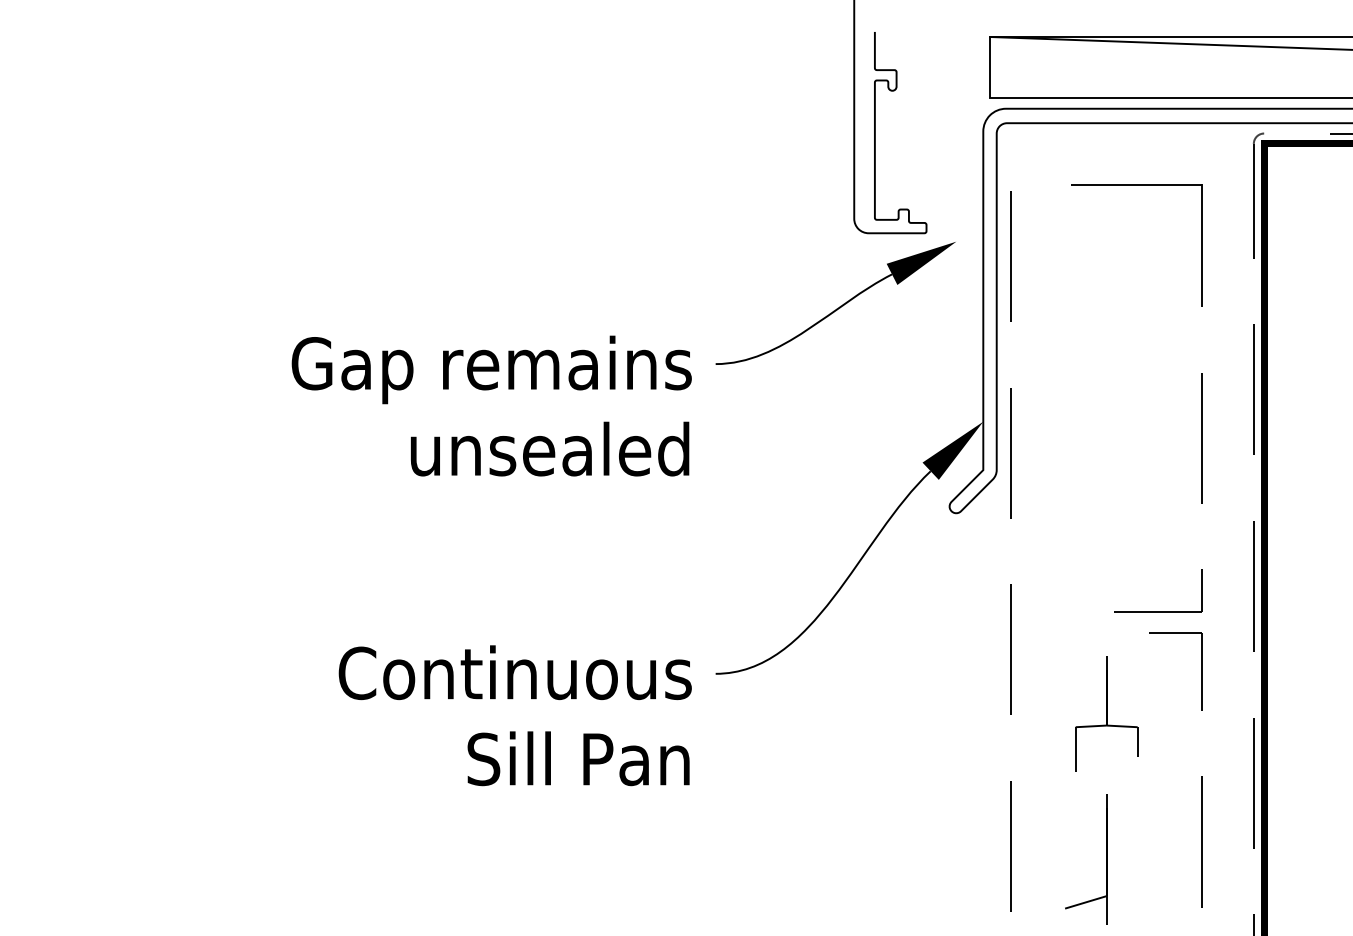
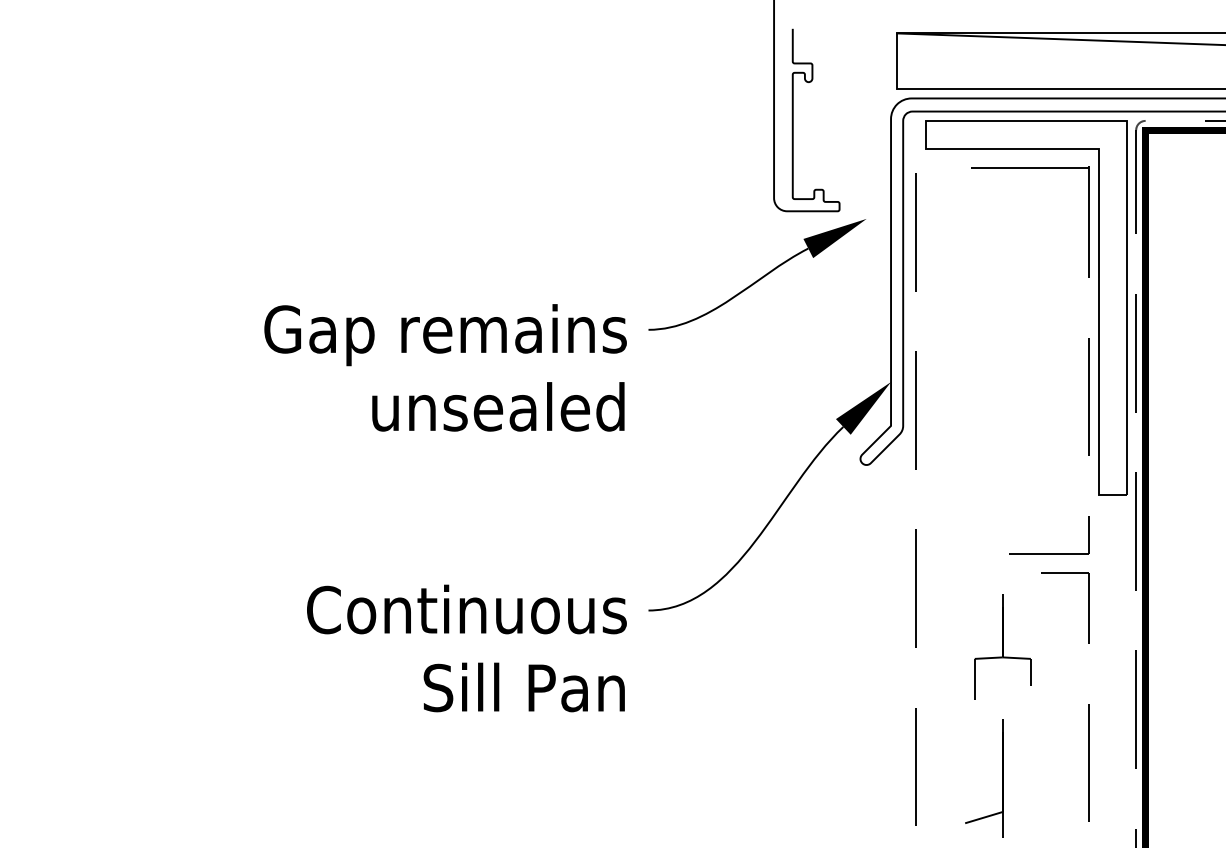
part: (1212, 340) -> (1098, 308), added

